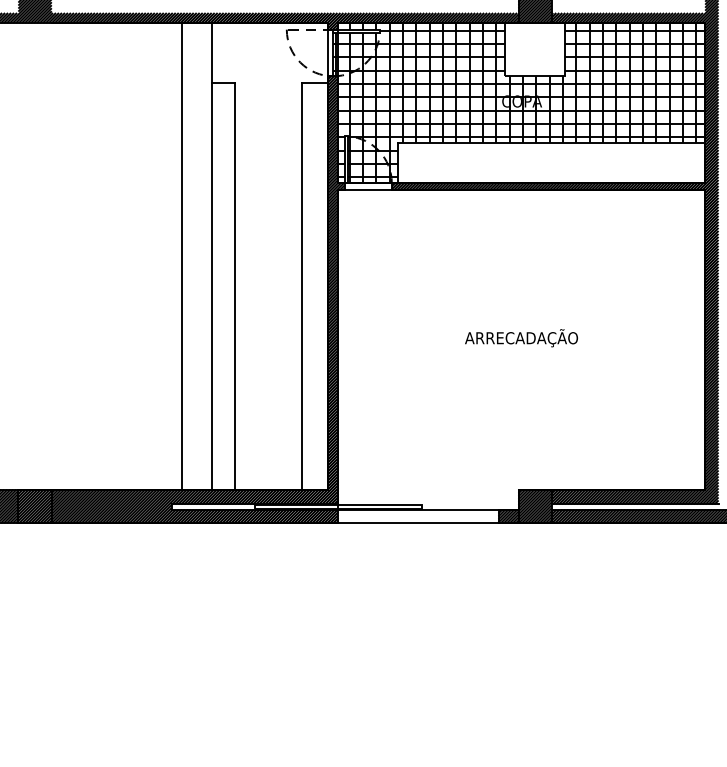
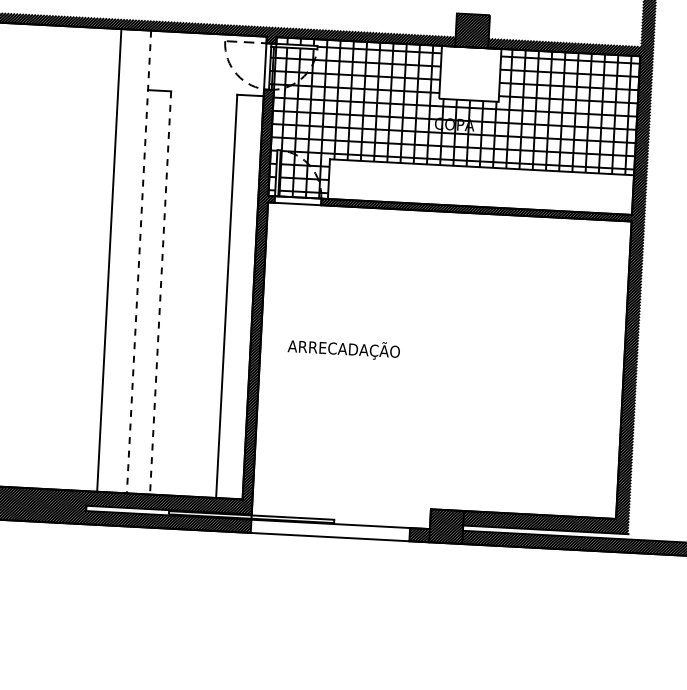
line: (211, 256) -> (138, 262), solid -> dashed
line: (235, 286) -> (160, 293), solid -> dashed
text: (521, 338) -> (343, 349), moved

